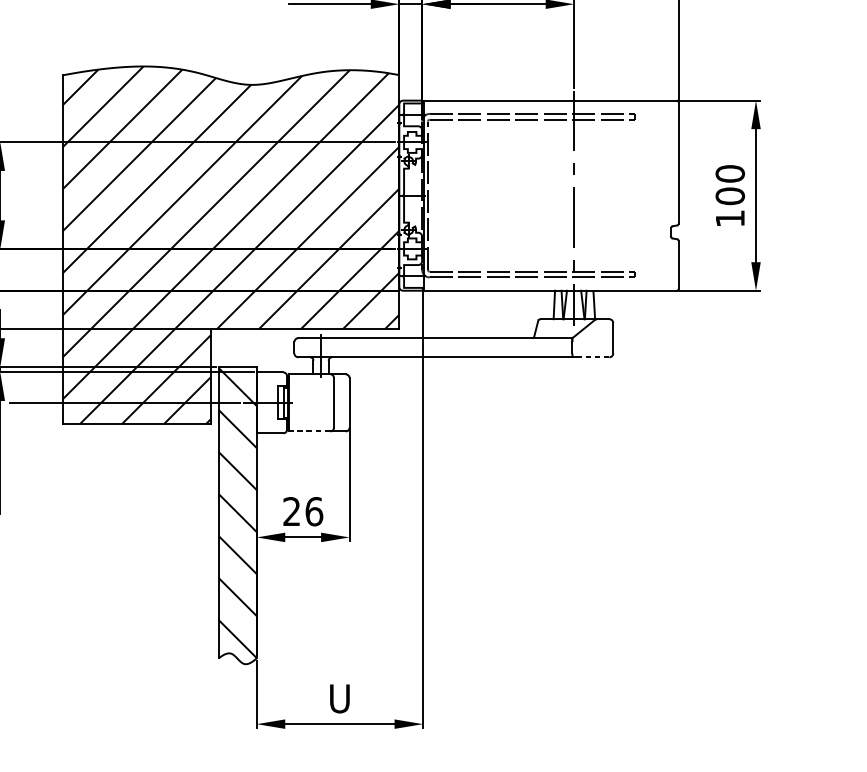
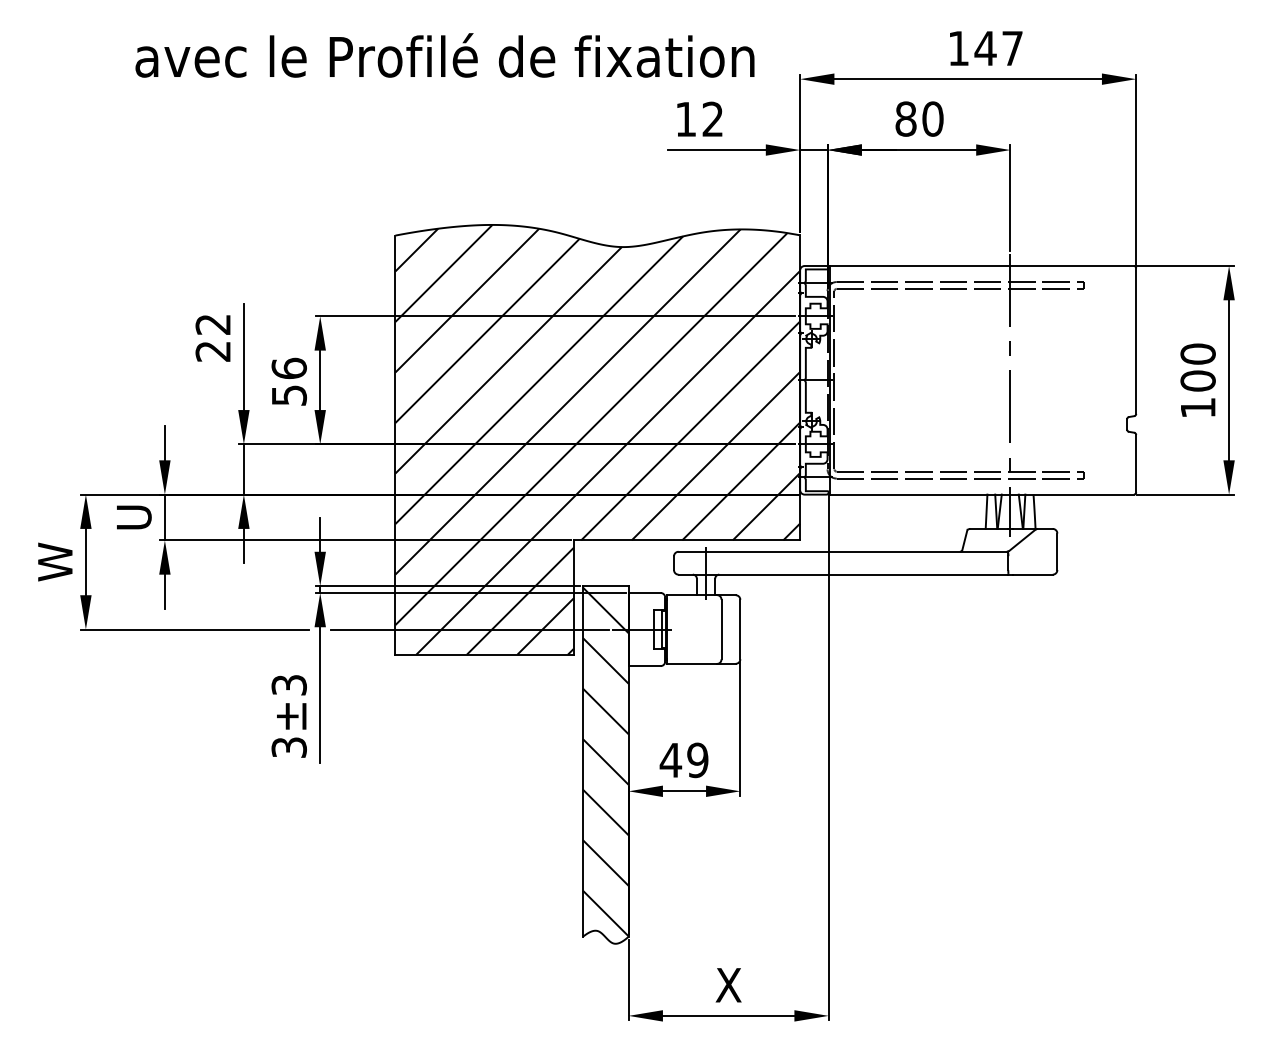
line: (592, 357) -> (1032, 574), dashed -> solid
line: (308, 431) -> (691, 663), dashed -> solid
text: (302, 511) -> (683, 760), 26 -> 49
text: (339, 698) -> (728, 985), U -> X

